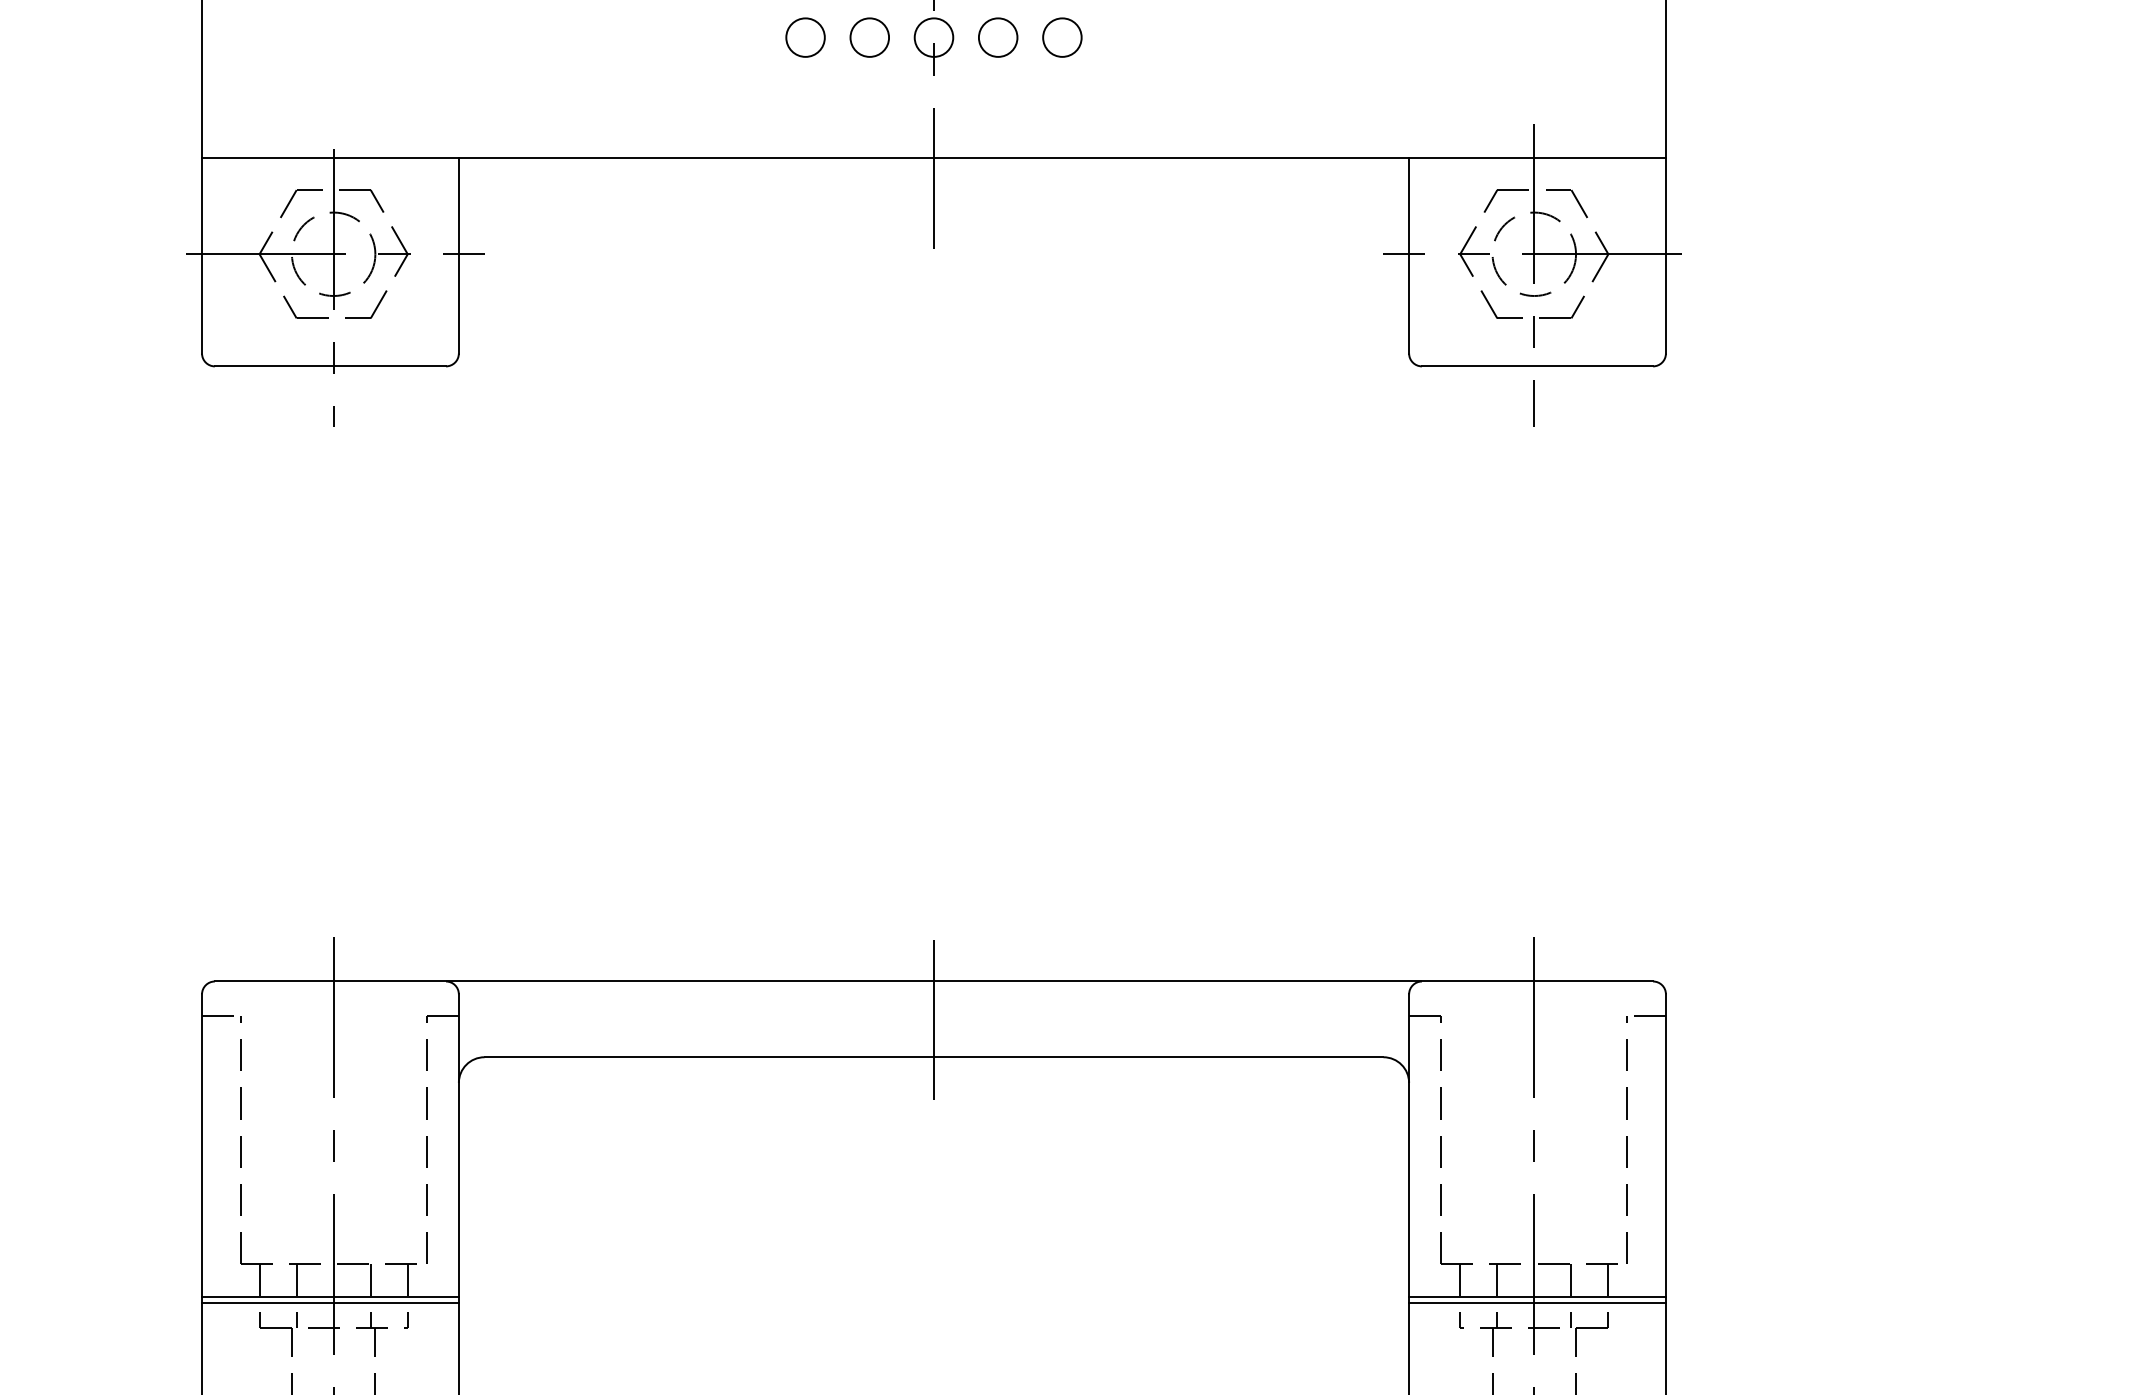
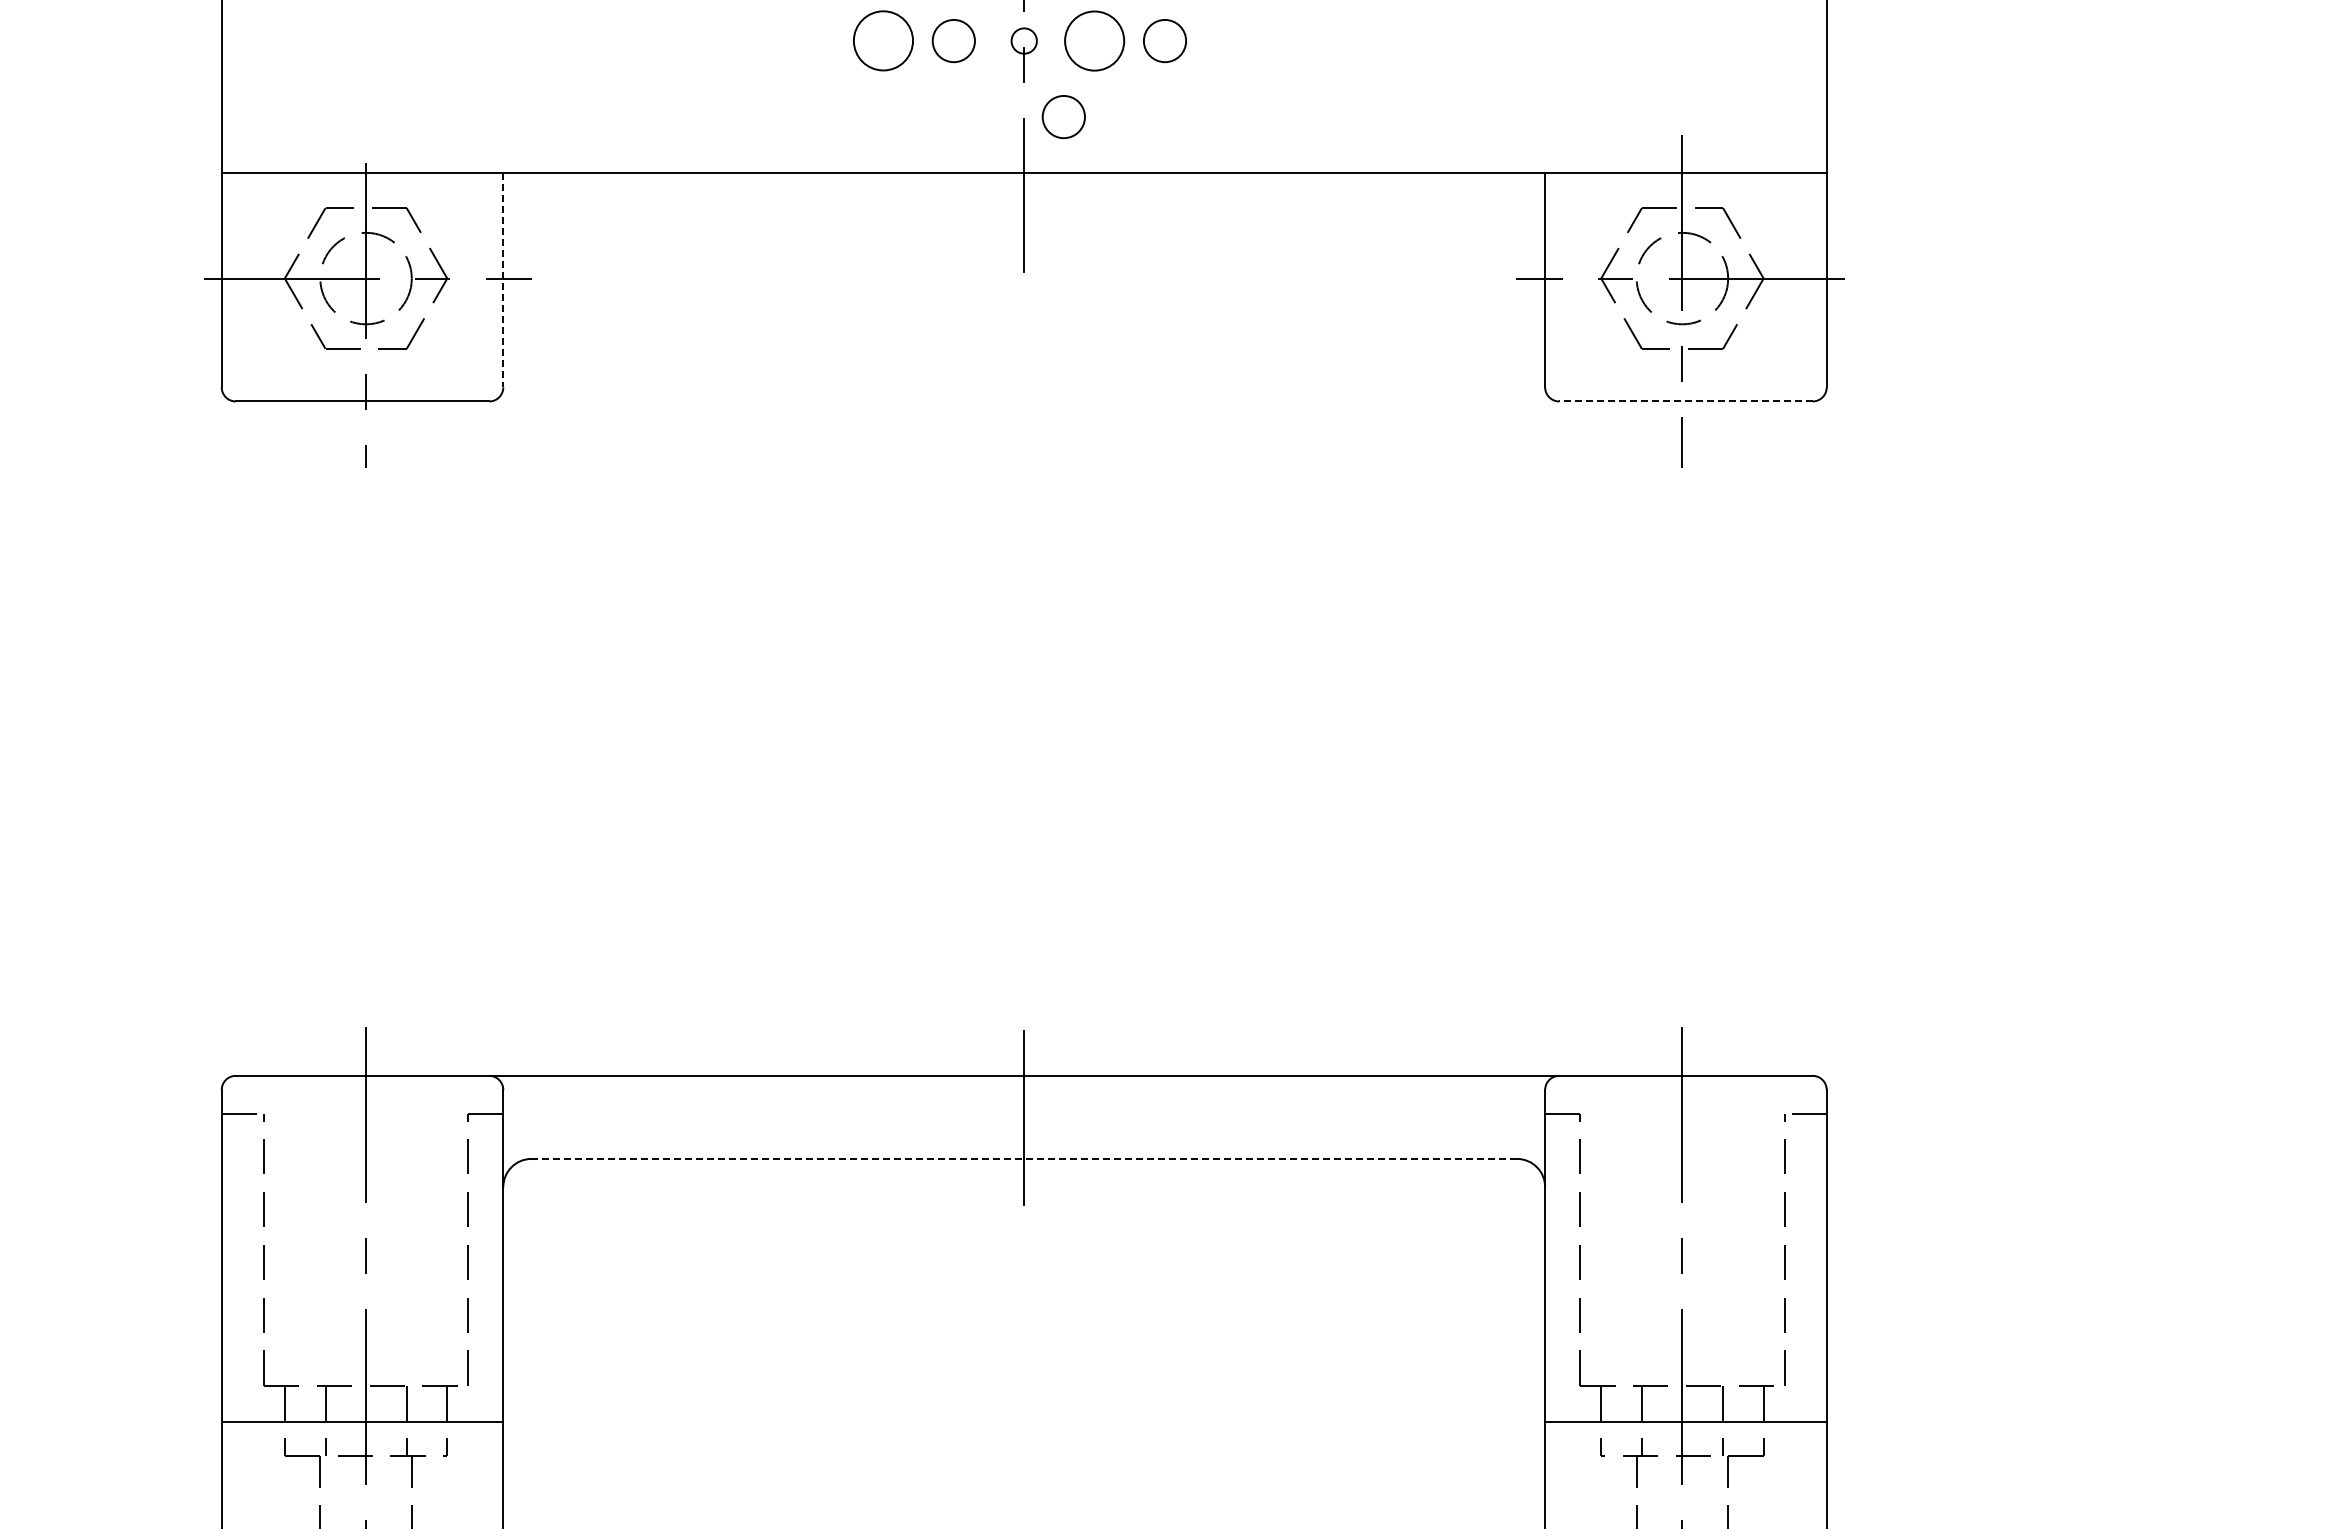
circle: (934, 37) -> (1024, 40), size x0.6
circle: (998, 37) -> (1094, 40), size x1.4
circle: (805, 38) -> (883, 41), size x1.4
circle: (969, 107) -> (1063, 117), added
line: (459, 256) -> (503, 280), solid -> dashed
line: (1537, 366) -> (1685, 401), solid -> dashed
line: (934, 1056) -> (1024, 1158), solid -> dashed
line: (330, 1302) -> (362, 1427), removed
line: (1537, 1302) -> (1685, 1427), removed

